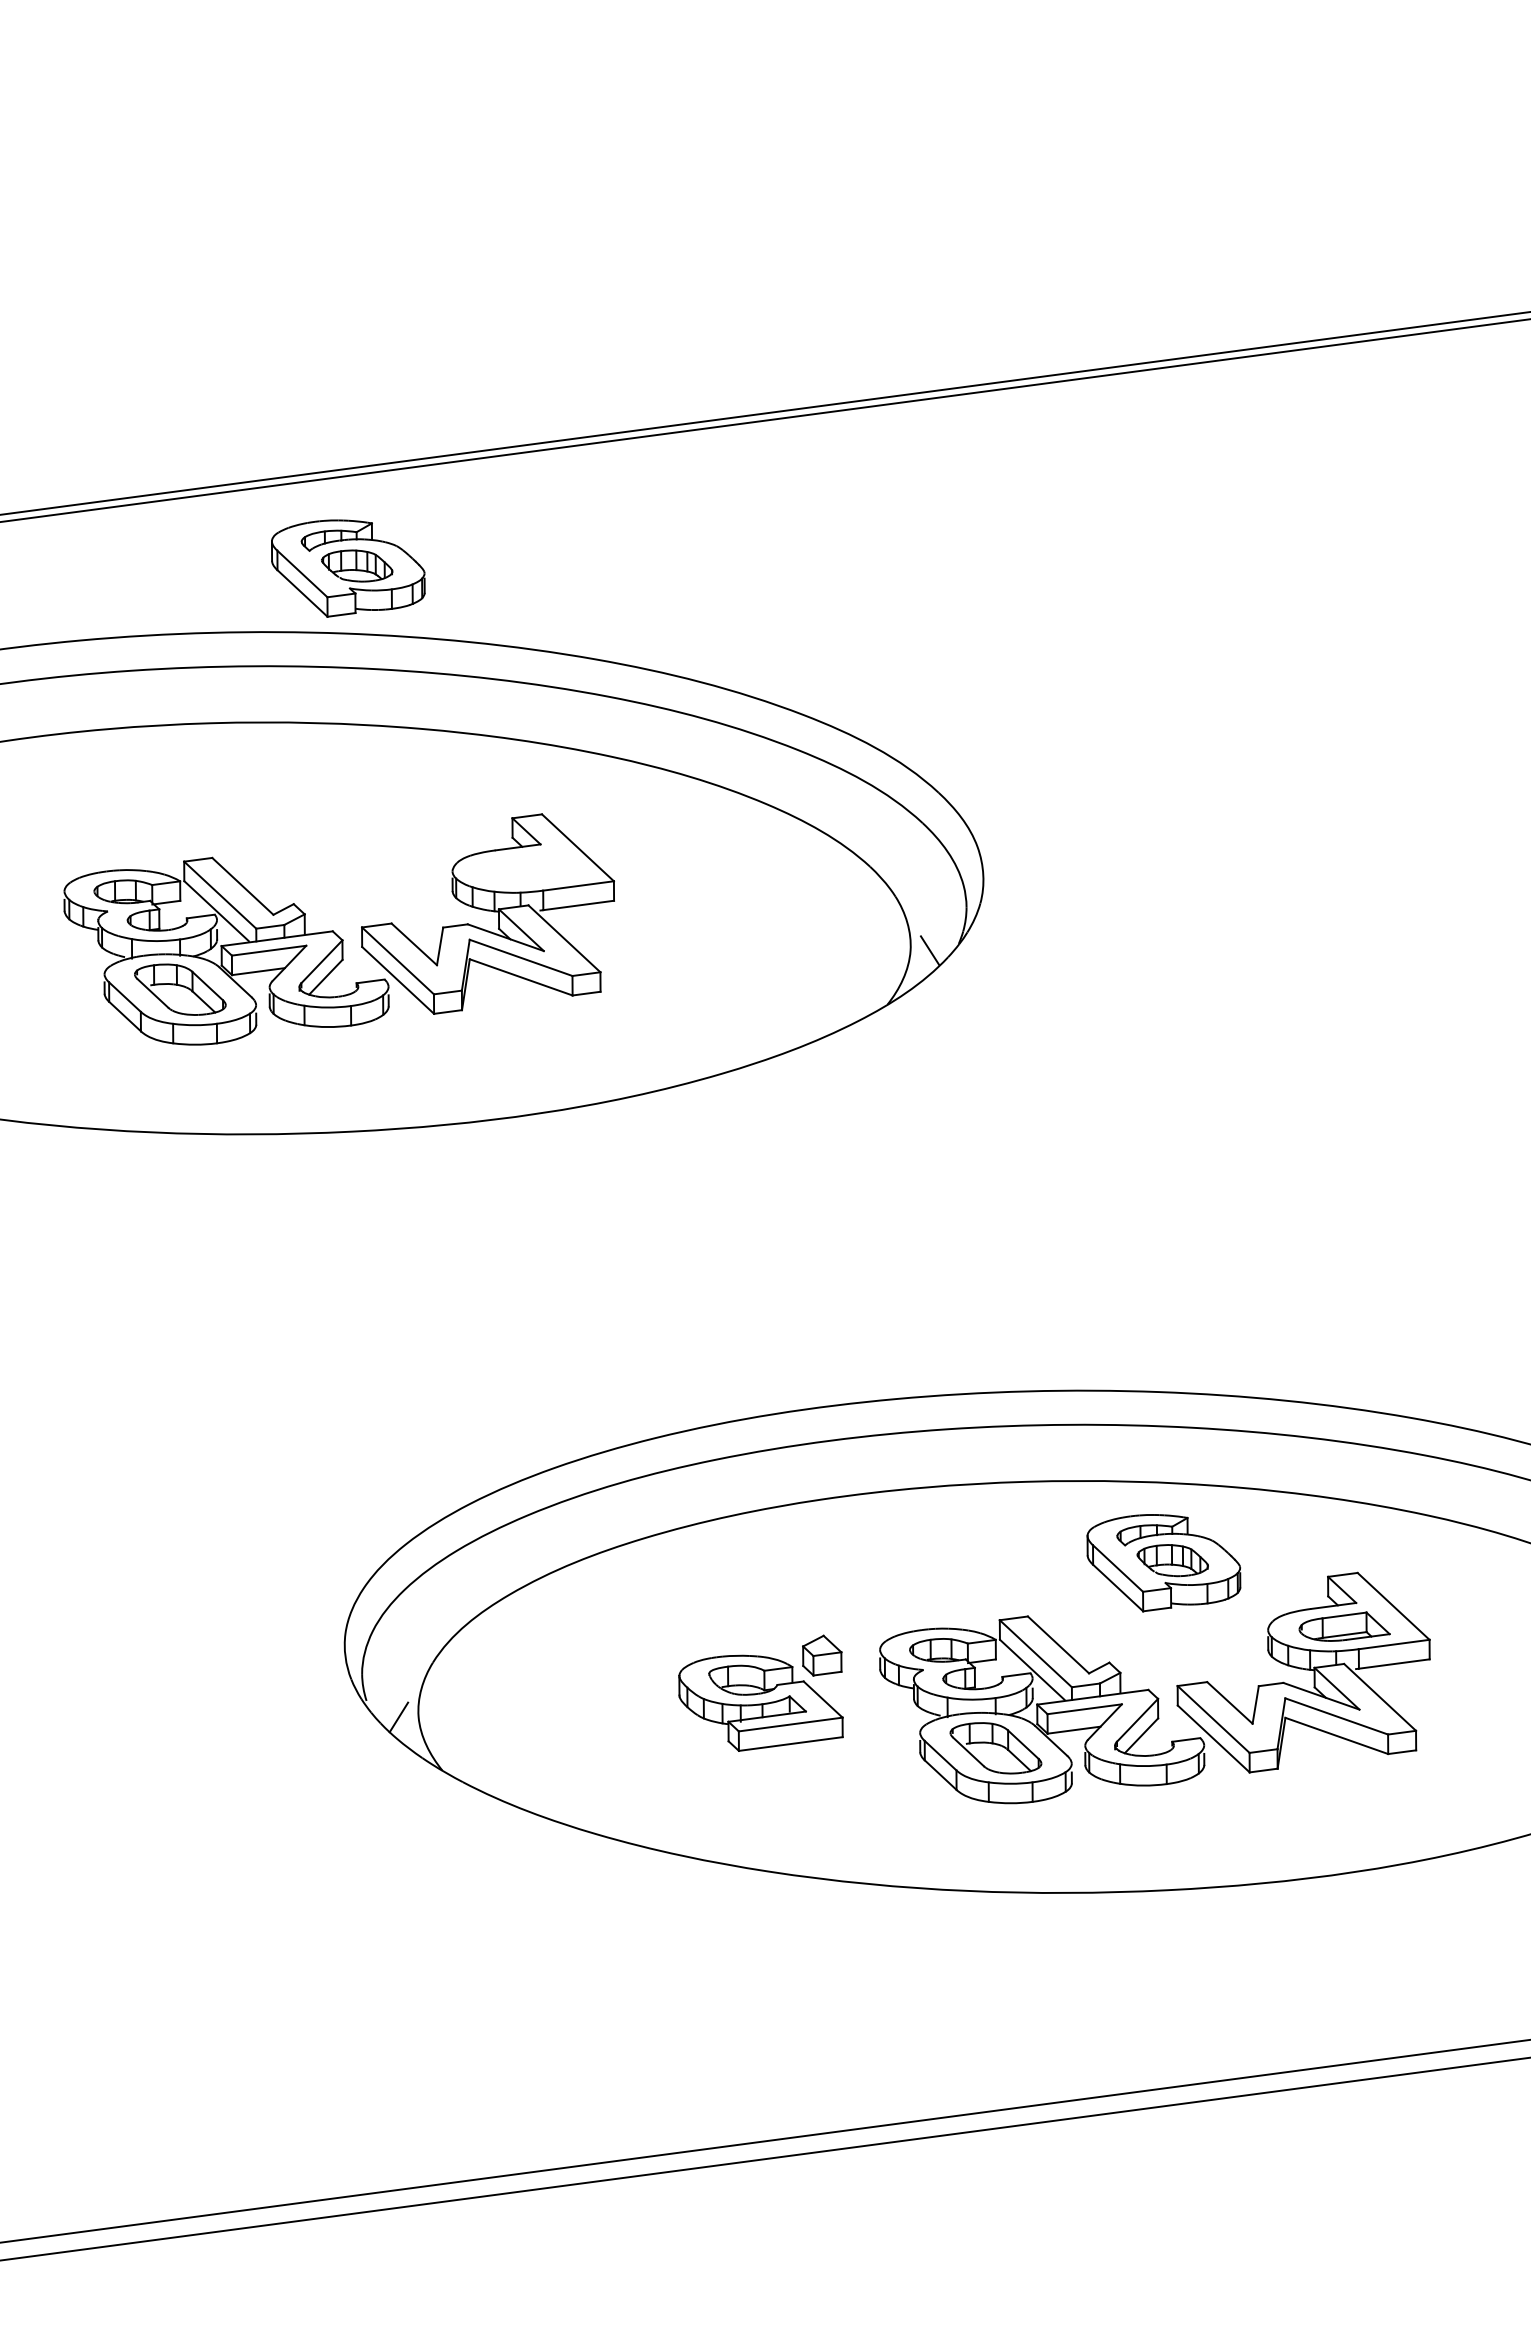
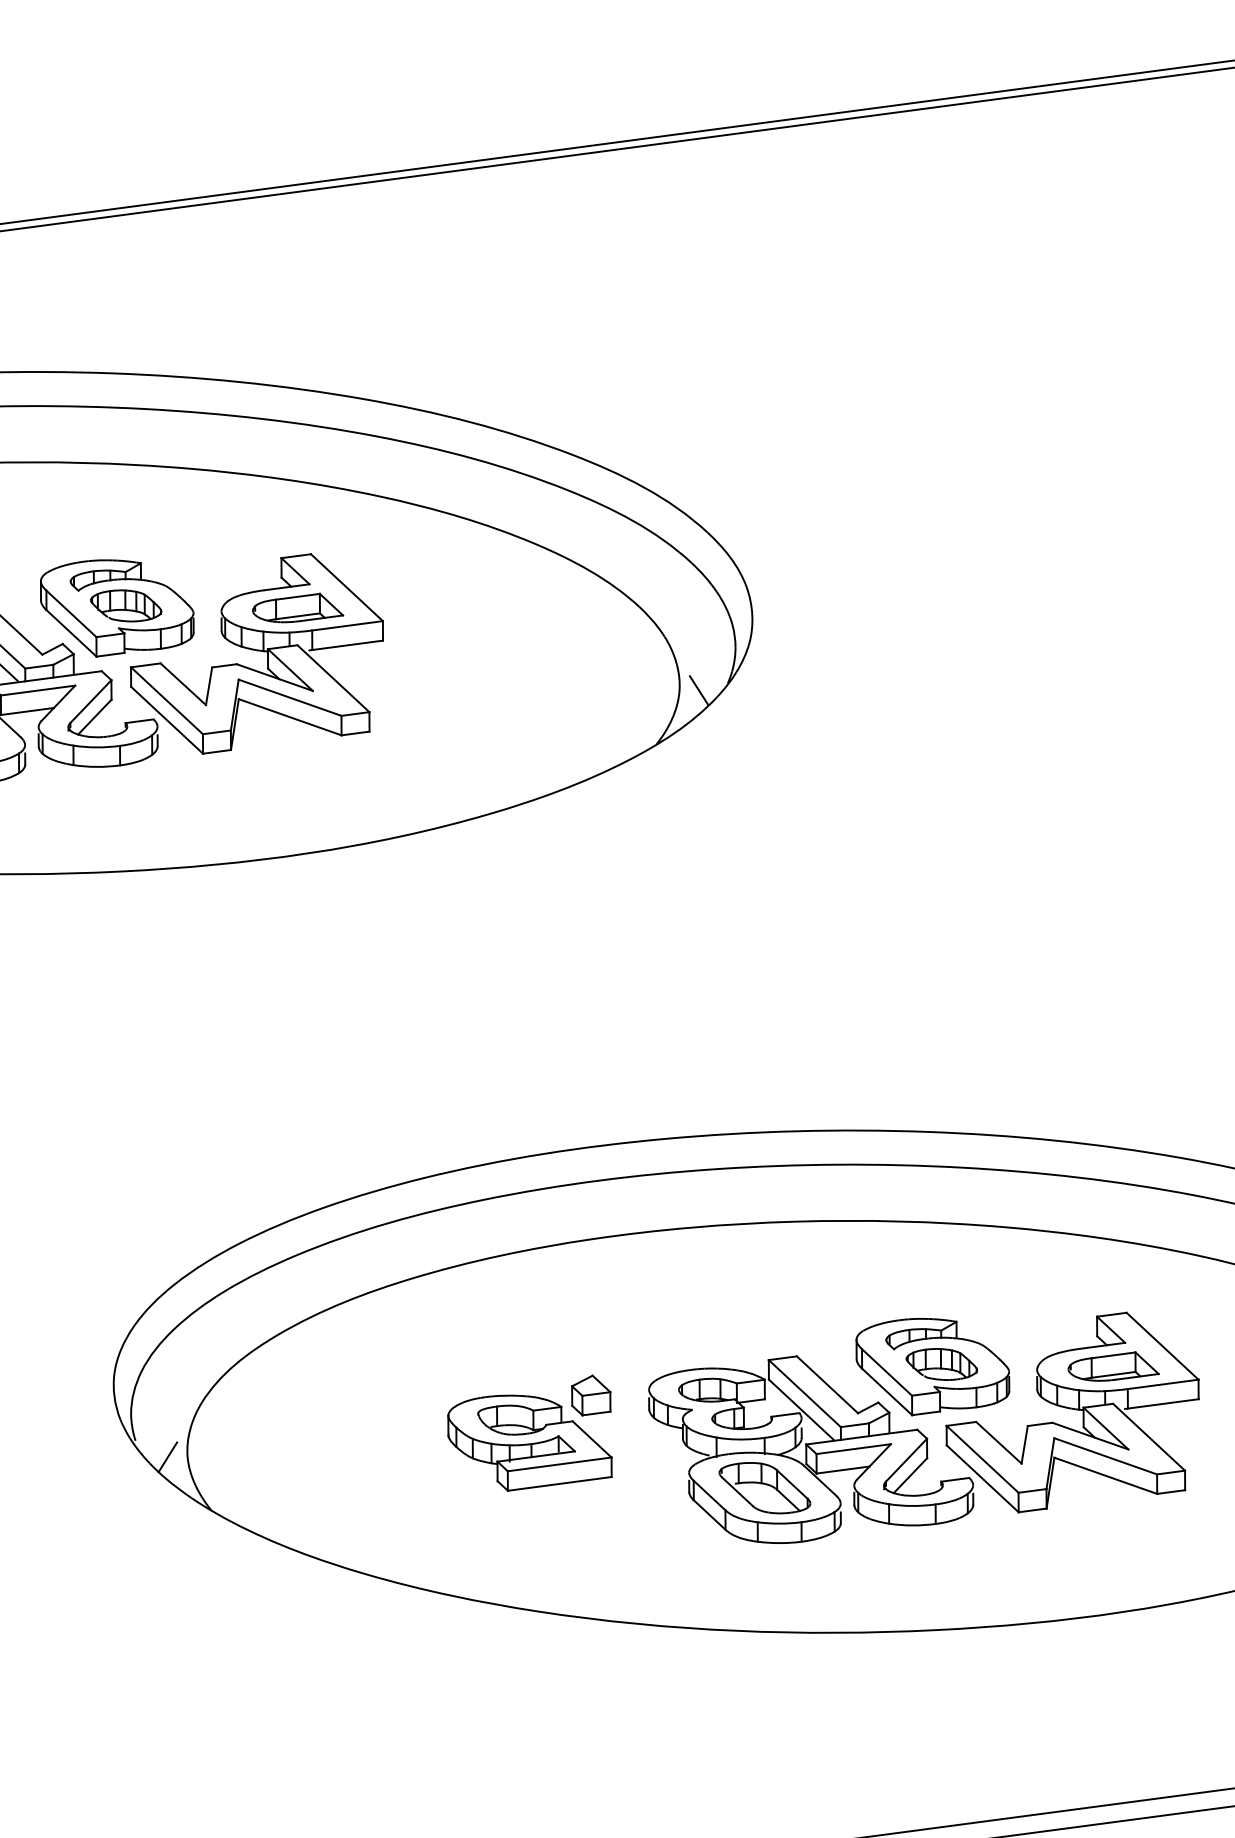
part: (348, 568) -> (117, 608), moved
part: (529, 868) -> (298, 608), added
part: (1163, 1563) -> (932, 1367), moved

